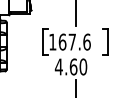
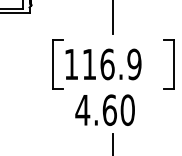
text: (74, 41) -> (111, 63), 167.6 -> 116.9

